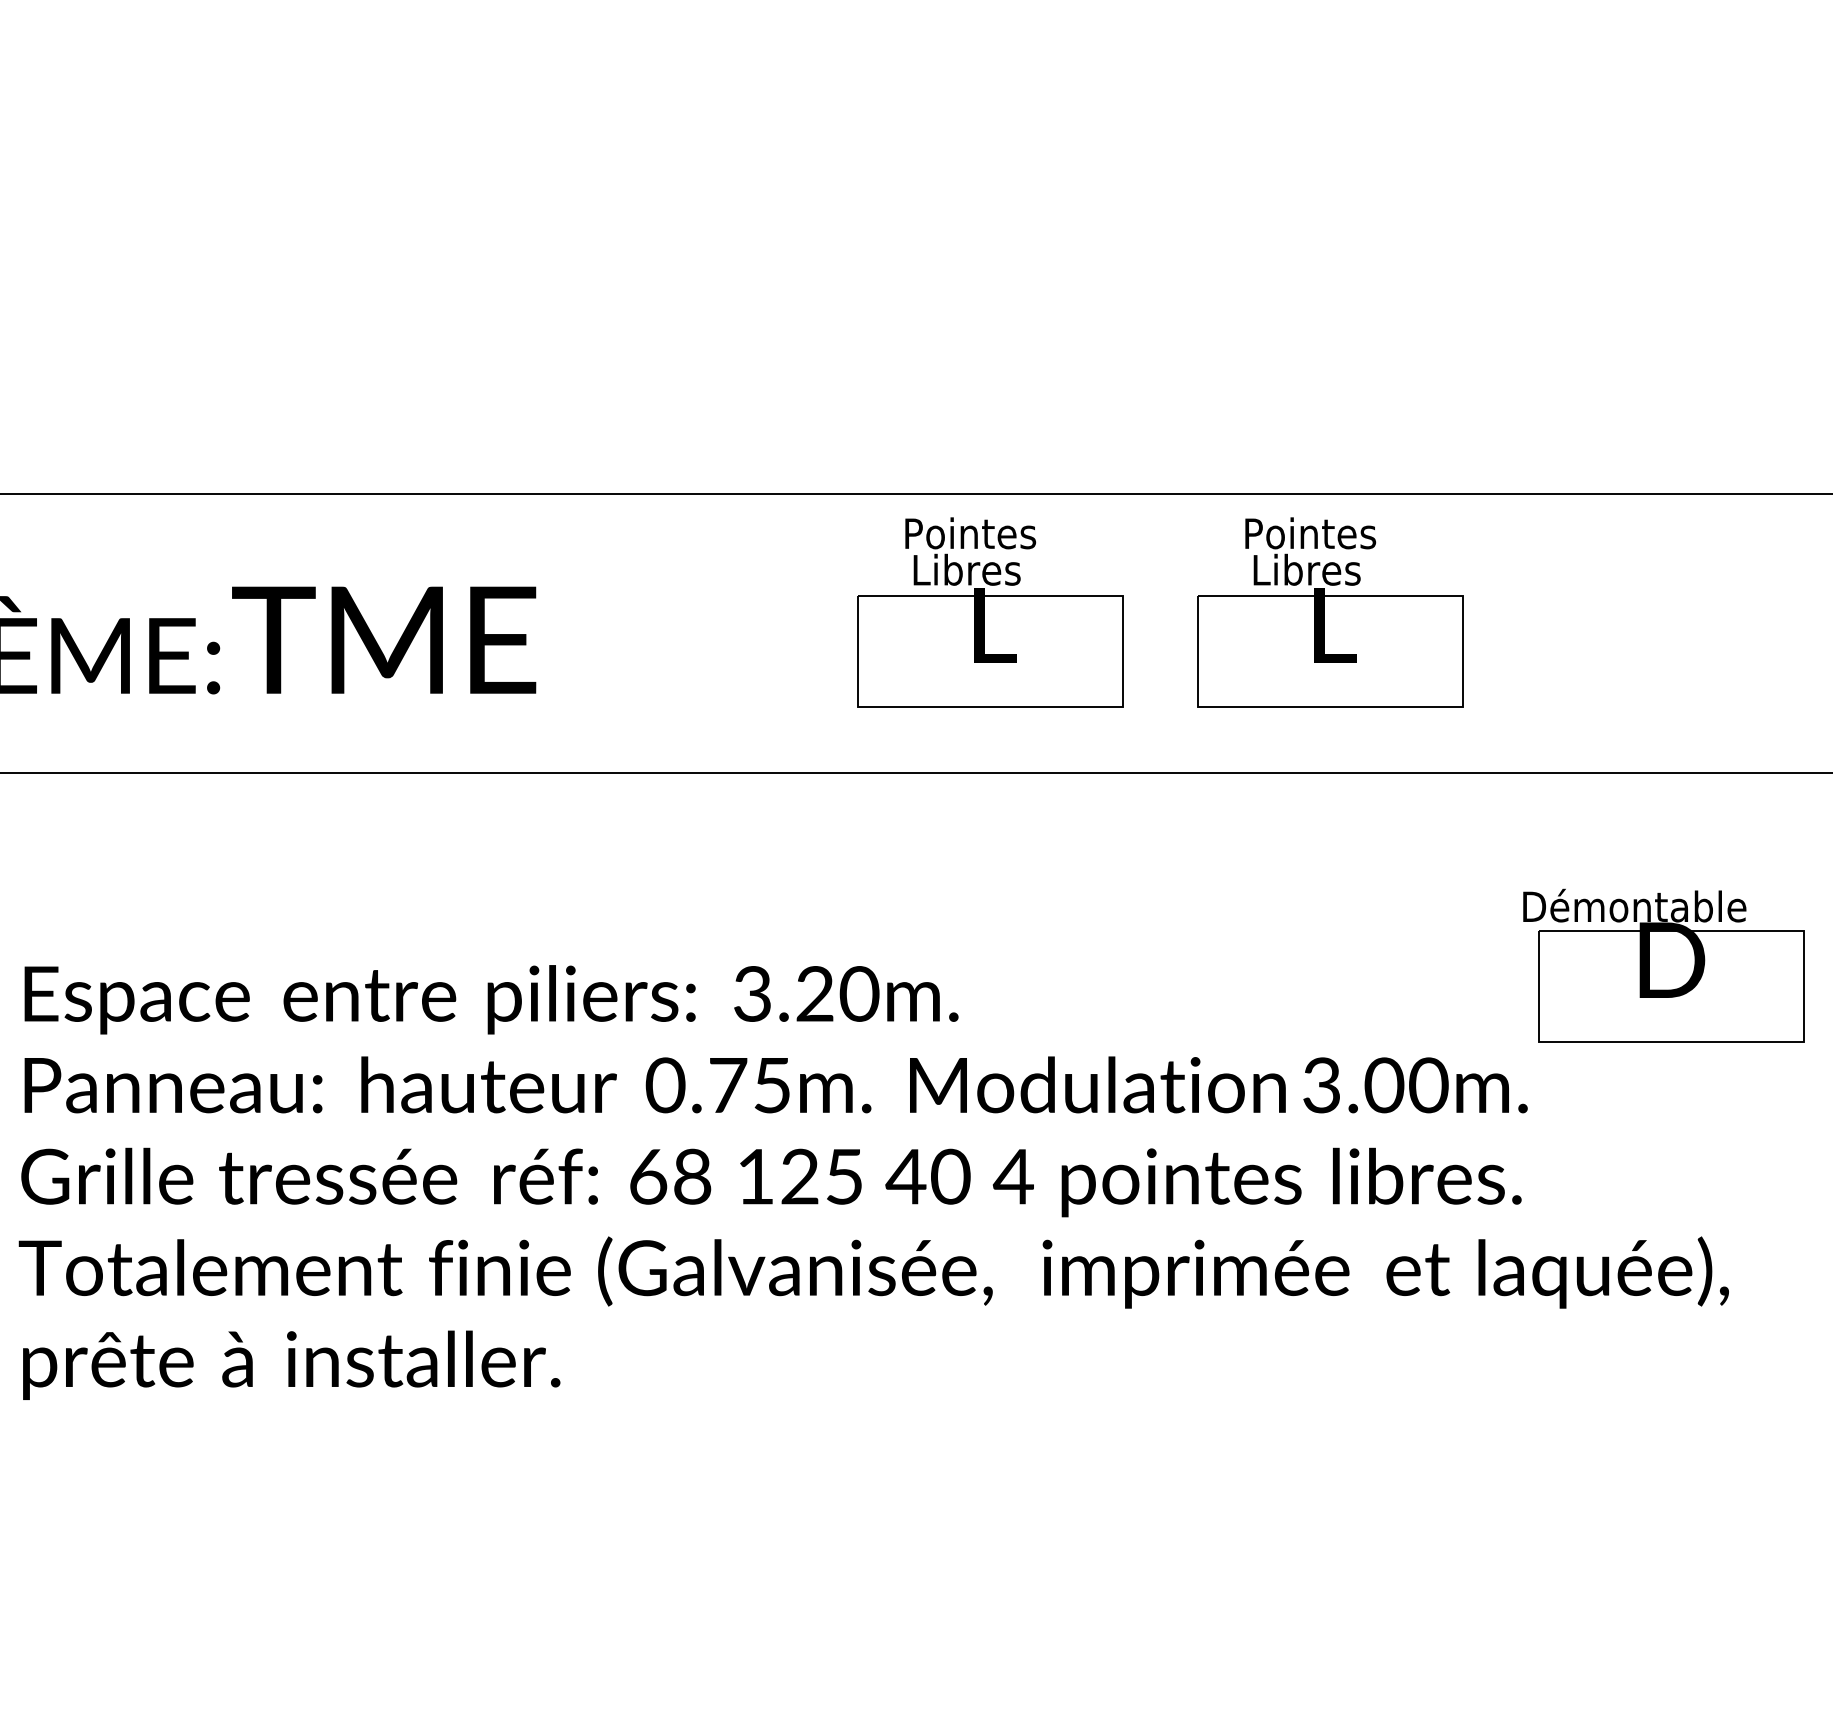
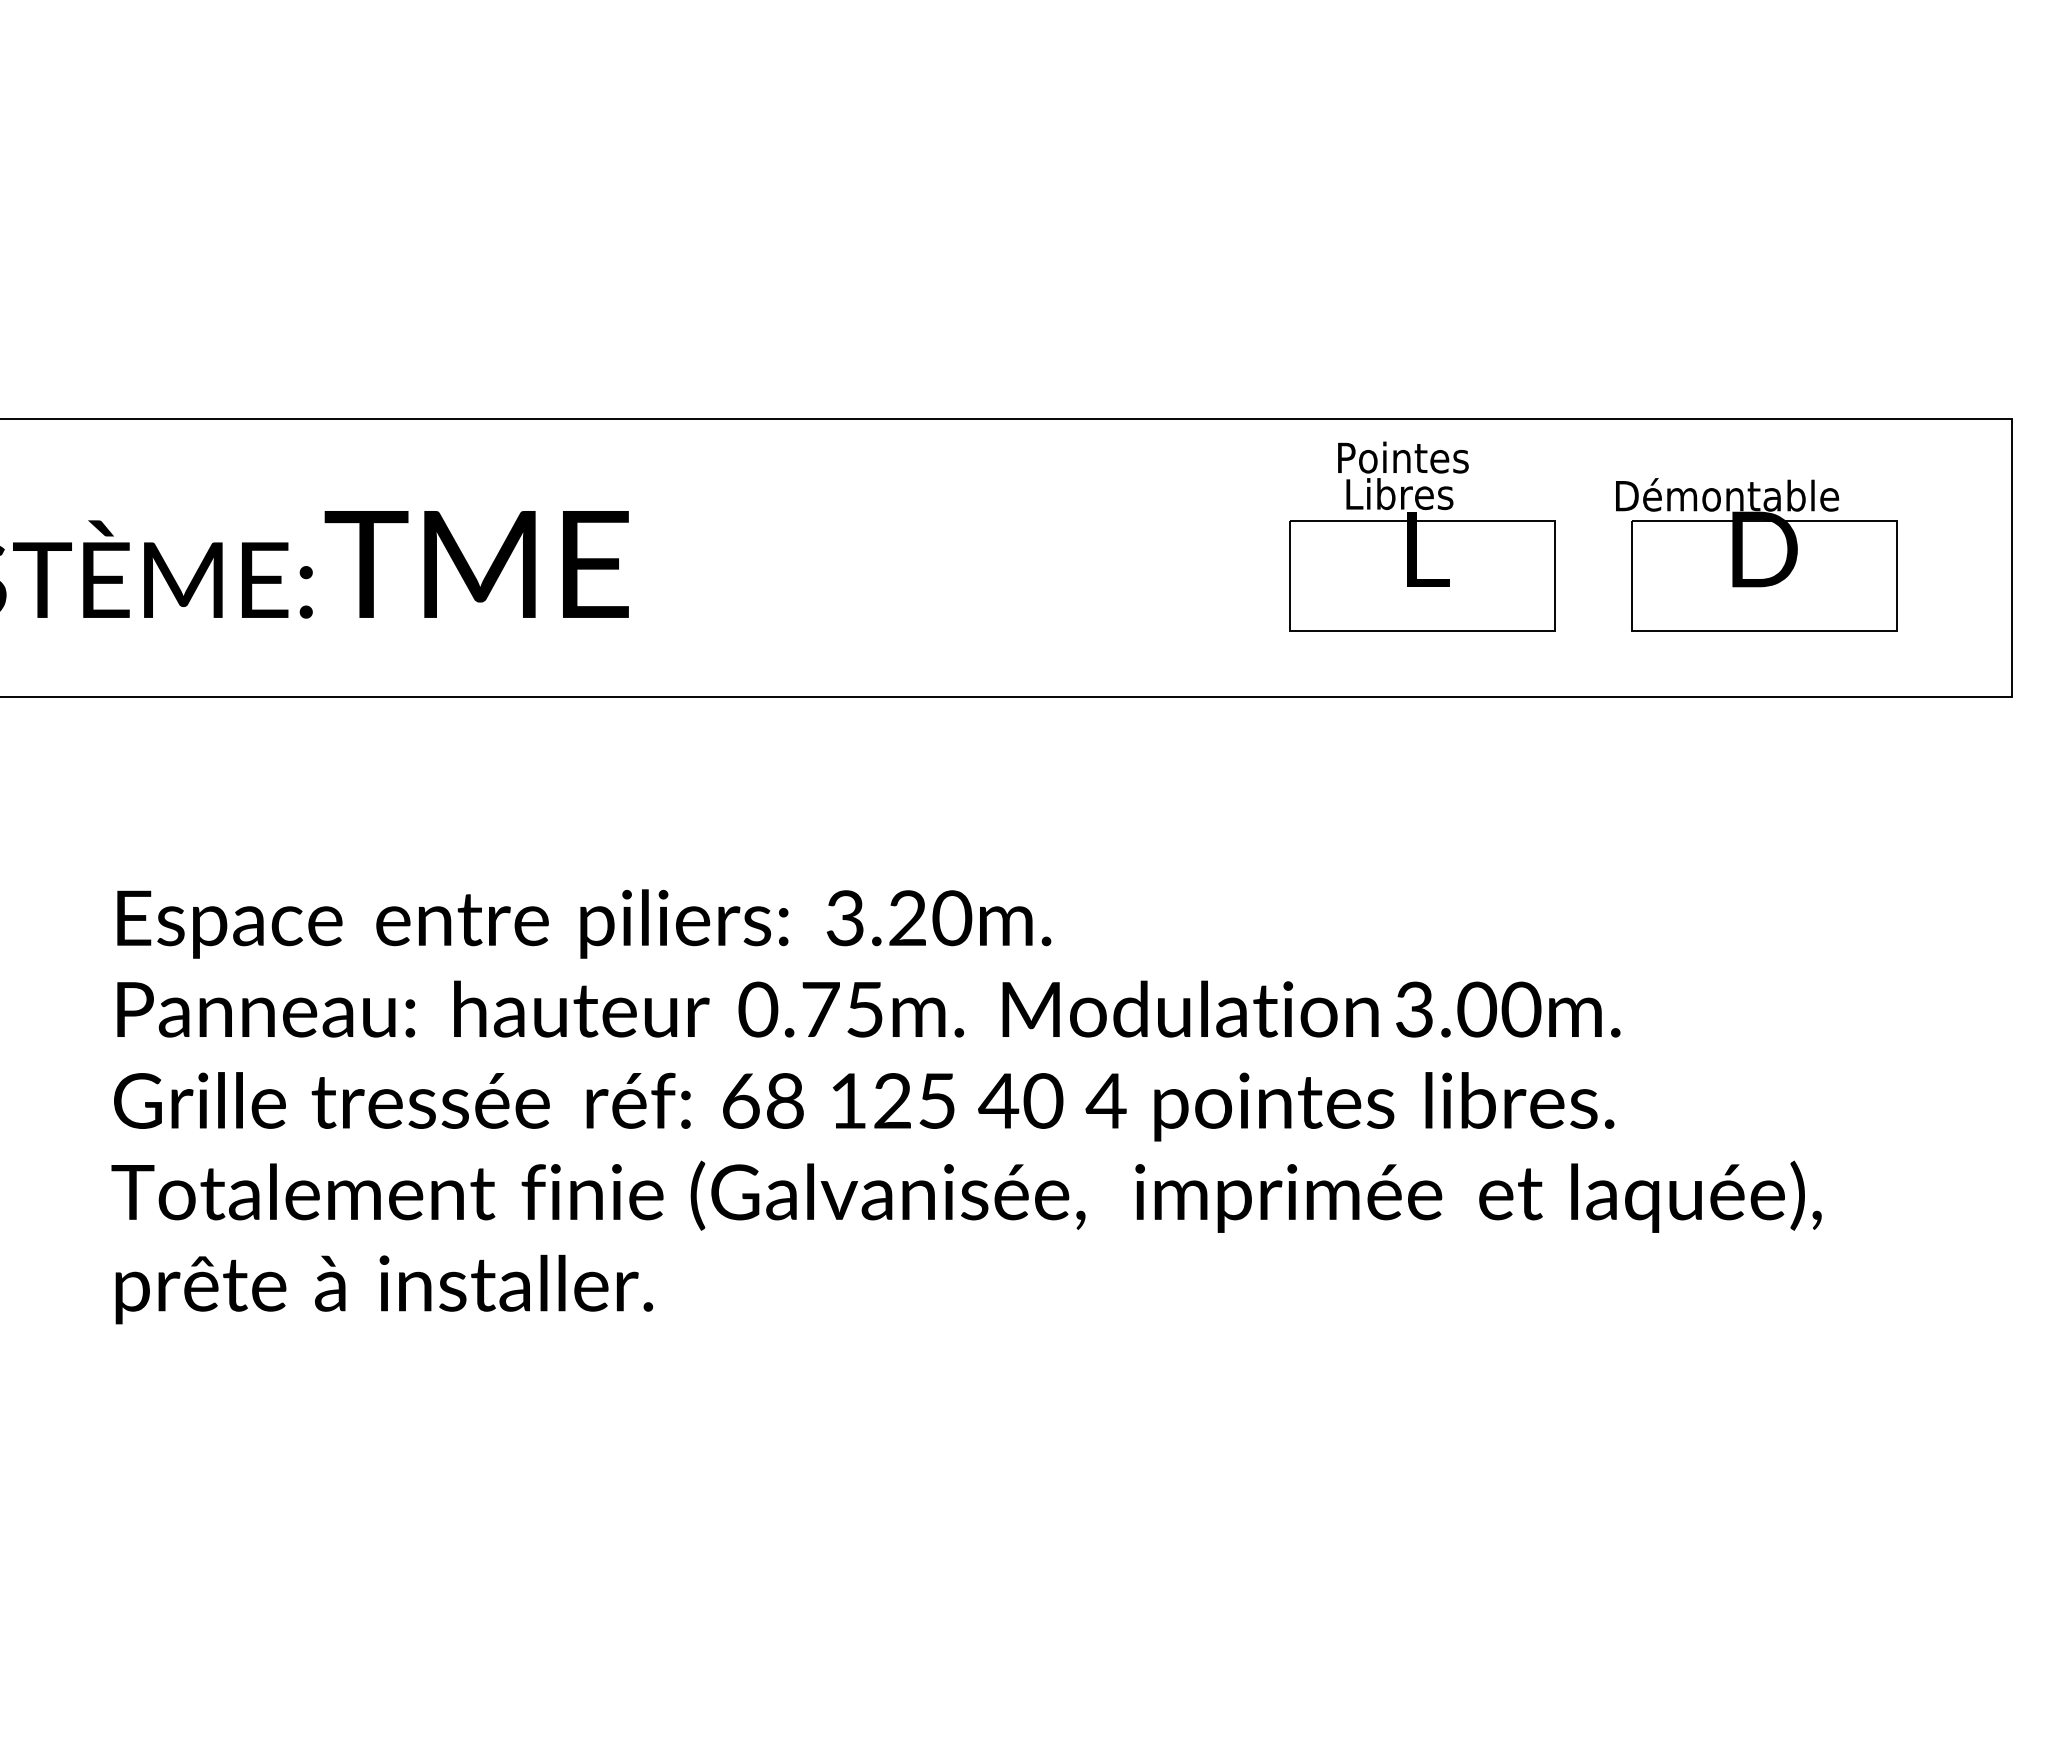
part: (989, 612) -> (1082, 536), removed
part: (1663, 965) -> (1756, 554), moved

